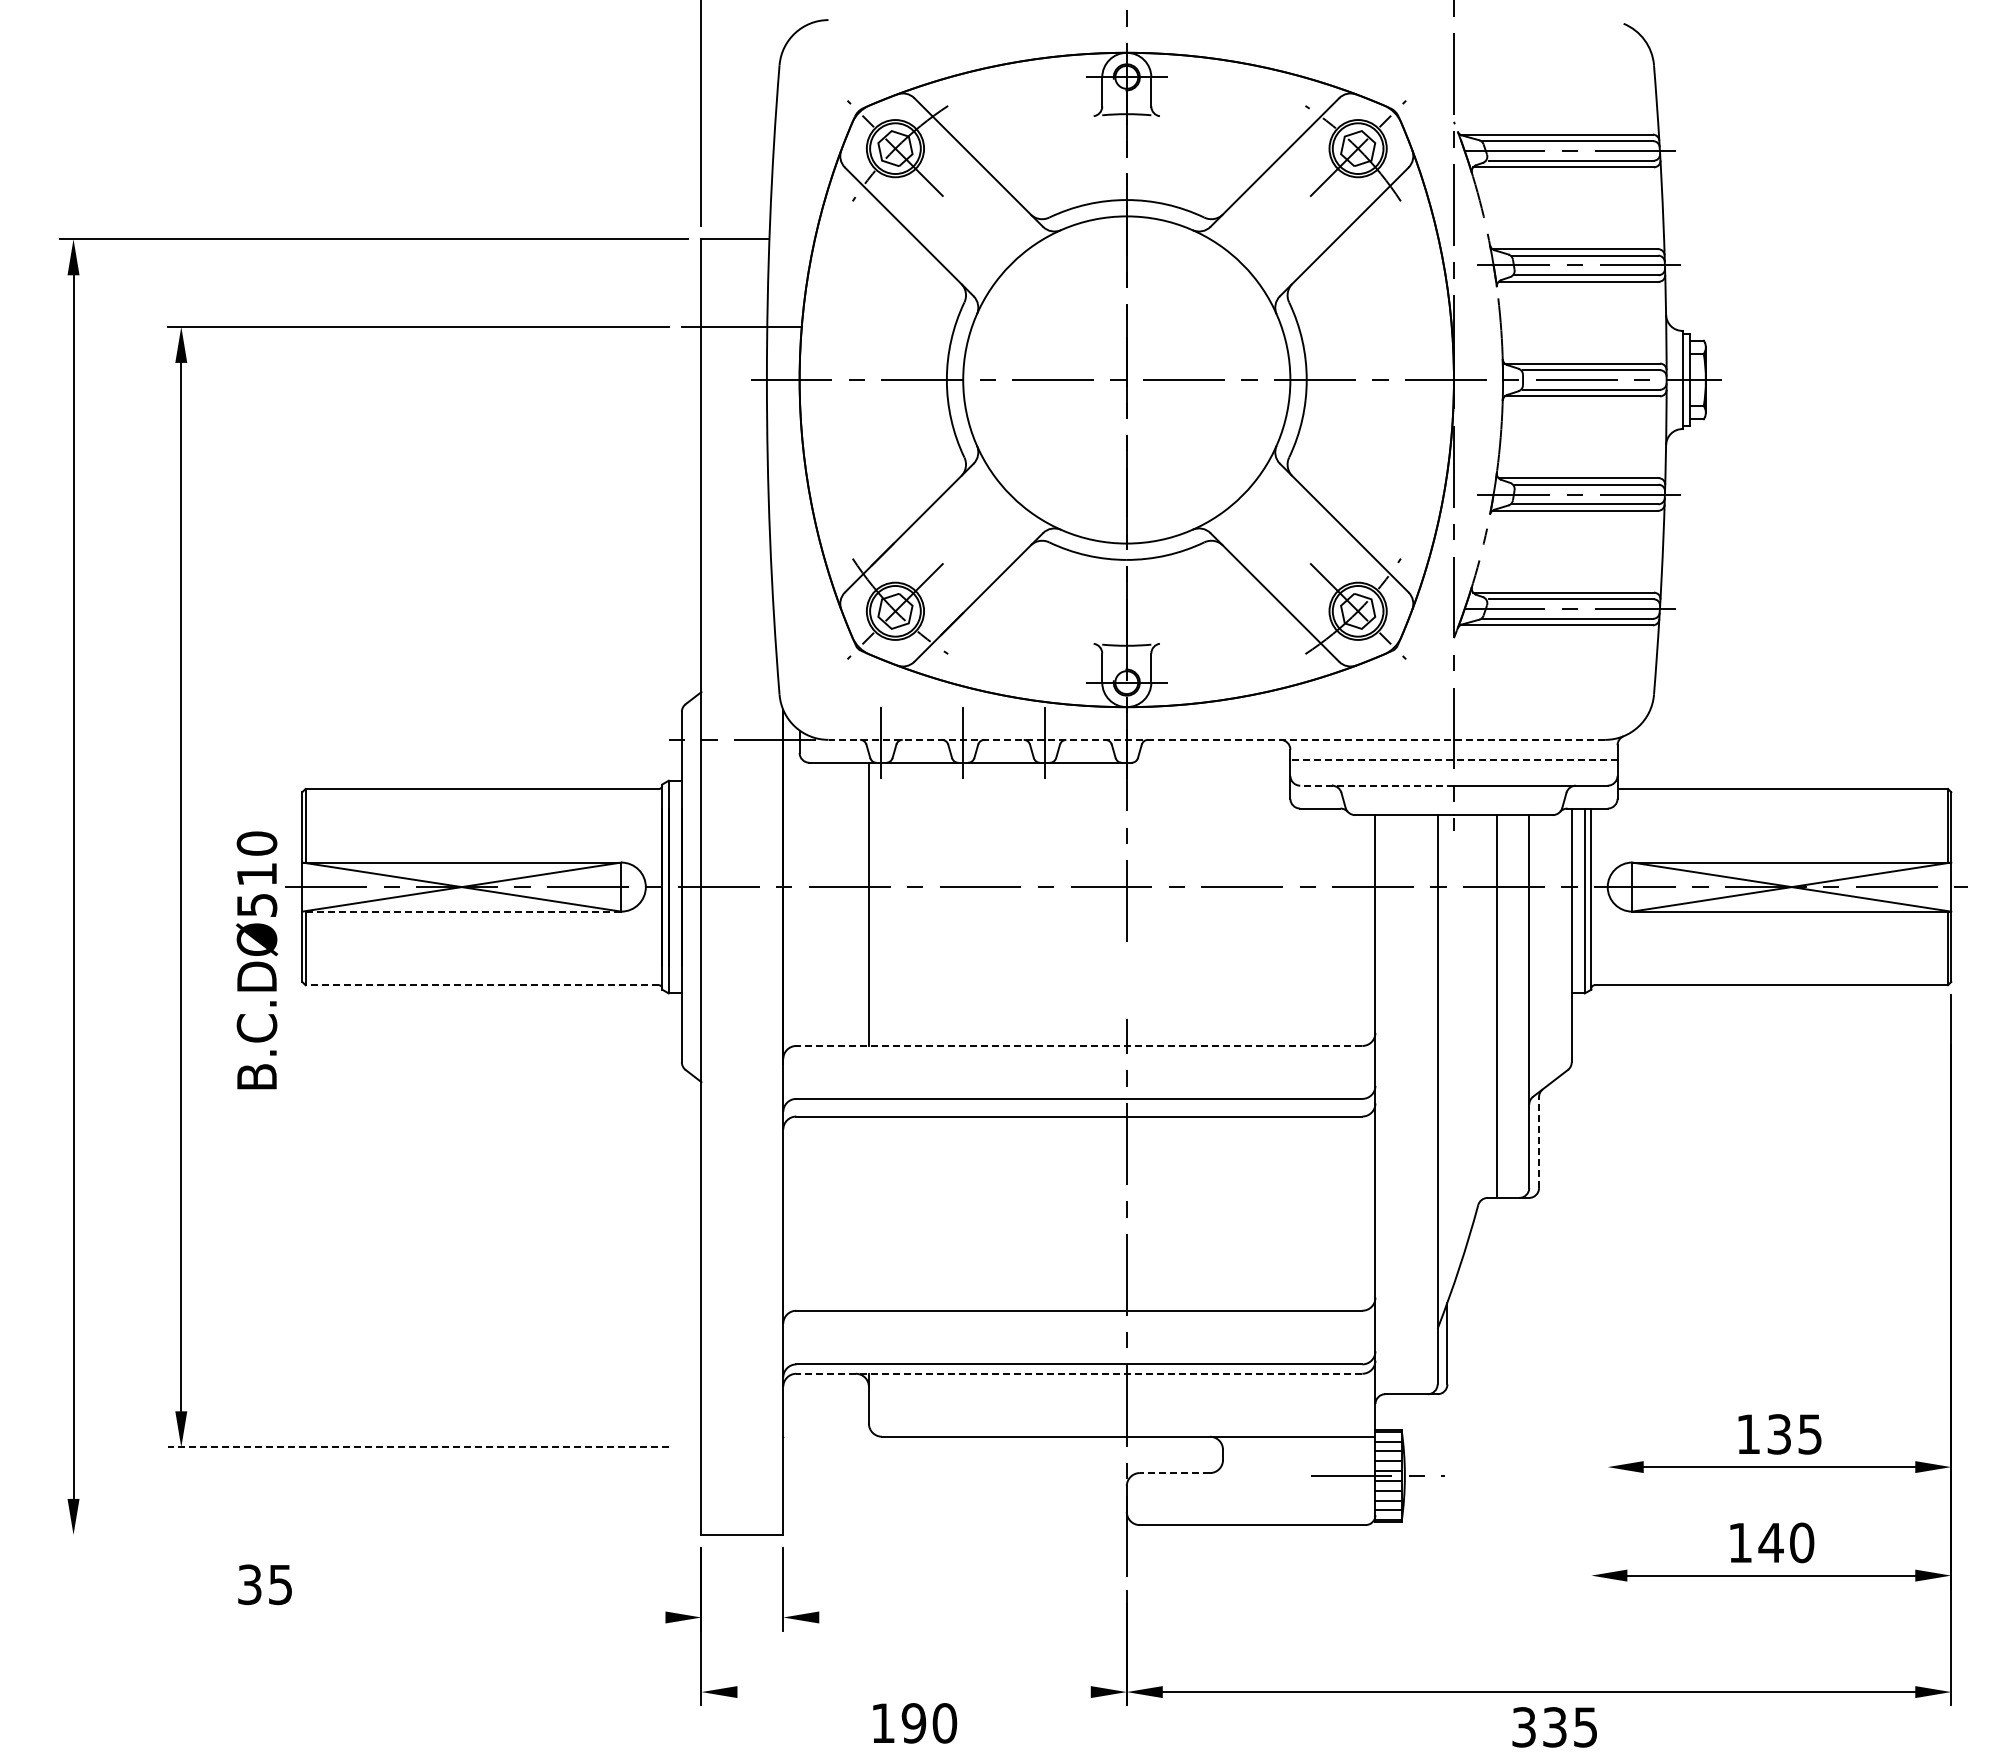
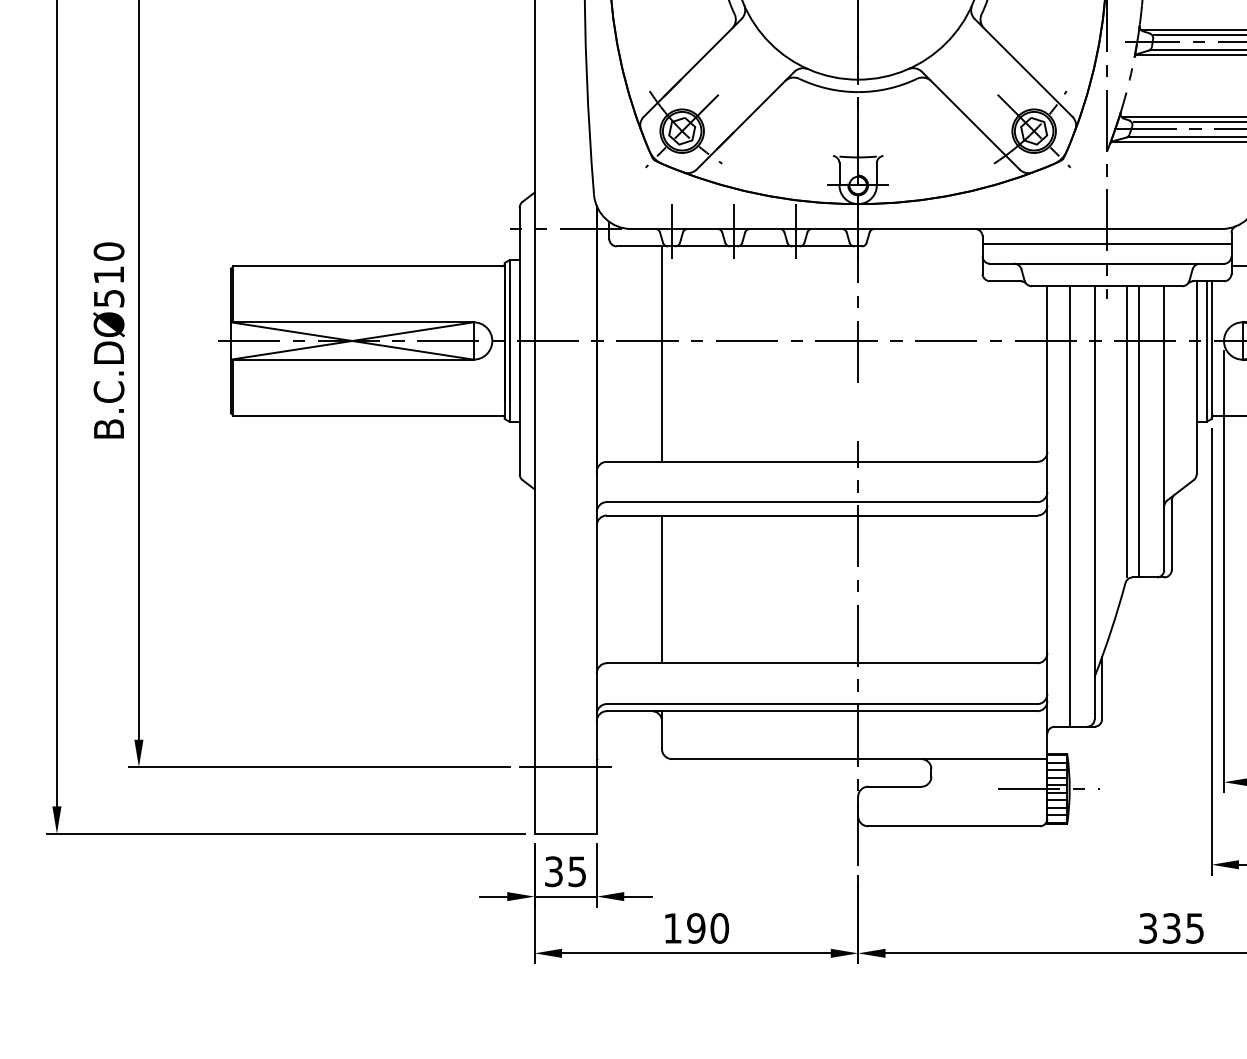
line: (1216, 739) -> (926, 228), dashed -> solid
line: (1453, 759) -> (1106, 243), dashed -> solid
line: (1377, 785) -> (1048, 263), dashed -> solid
line: (461, 911) -> (352, 359), dashed -> solid
text: (256, 960) -> (108, 340), moved
line: (482, 985) -> (368, 415), dashed -> solid
line: (1480, 1006) -> (1127, 431), added
line: (1078, 1045) -> (821, 461), dashed -> solid
line: (1404, 1104) -> (1069, 506), added
line: (1539, 1142) -> (1172, 535), dashed -> solid
line: (1607, 1190) -> (1223, 571), added
line: (868, 1213) -> (661, 589), added
line: (1591, 1295) -> (1211, 651), added
line: (1078, 1373) -> (821, 711), dashed -> solid
line: (418, 1447) -> (319, 767), dashed -> solid
line: (741, 1447) -> (565, 767), added
line: (1174, 1473) -> (894, 787), dashed -> solid
line: (374, 1534) -> (285, 833), added
text: (264, 1584) -> (565, 871), moved
line: (647, 1617) -> (493, 896), added
line: (742, 1617) -> (565, 896), added
line: (837, 1617) -> (638, 896), added
line: (913, 1692) -> (695, 953), added
text: (915, 1723) -> (697, 928), moved
text: (1554, 1727) -> (1171, 928), moved

